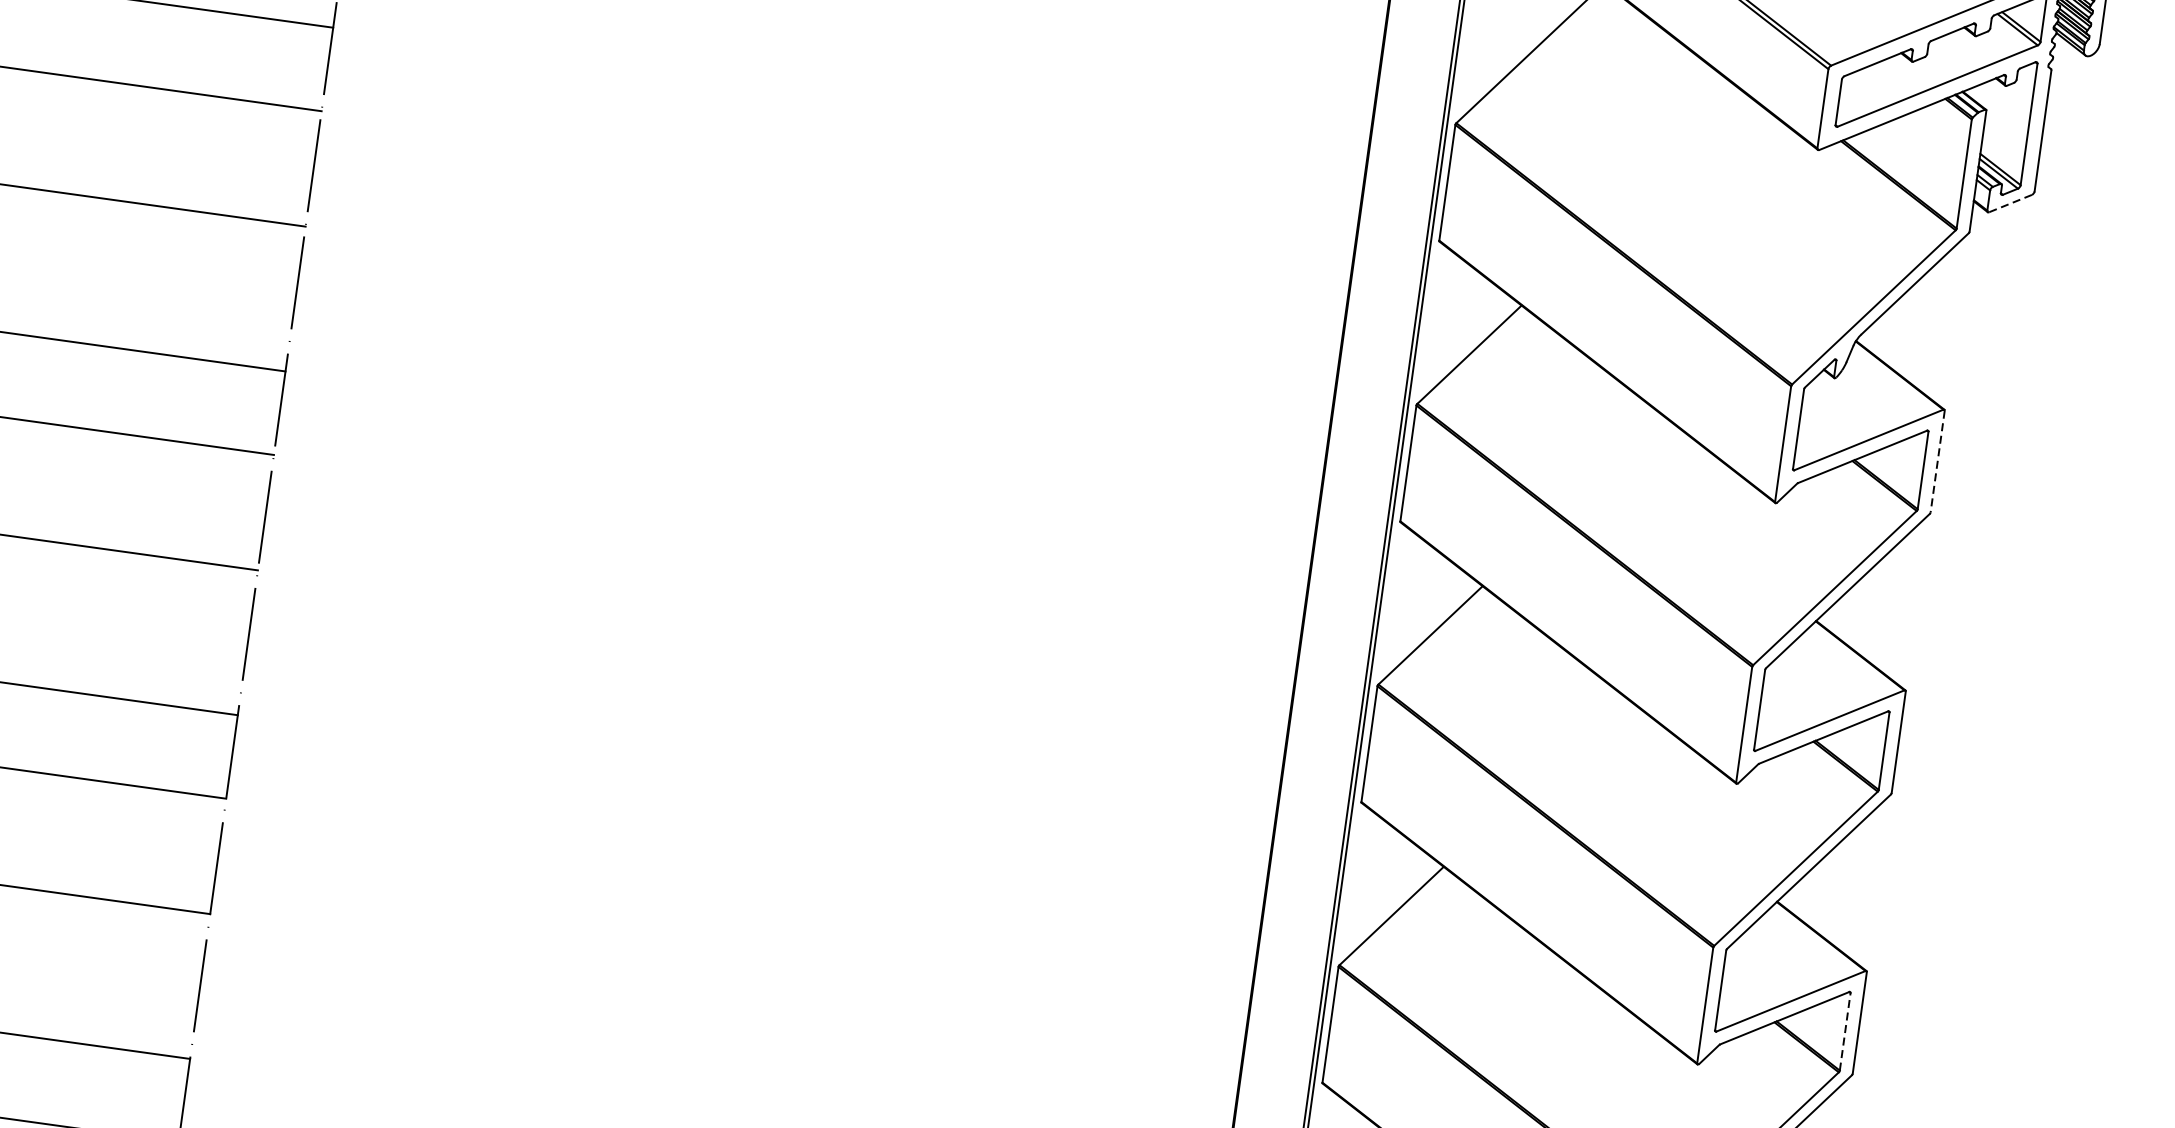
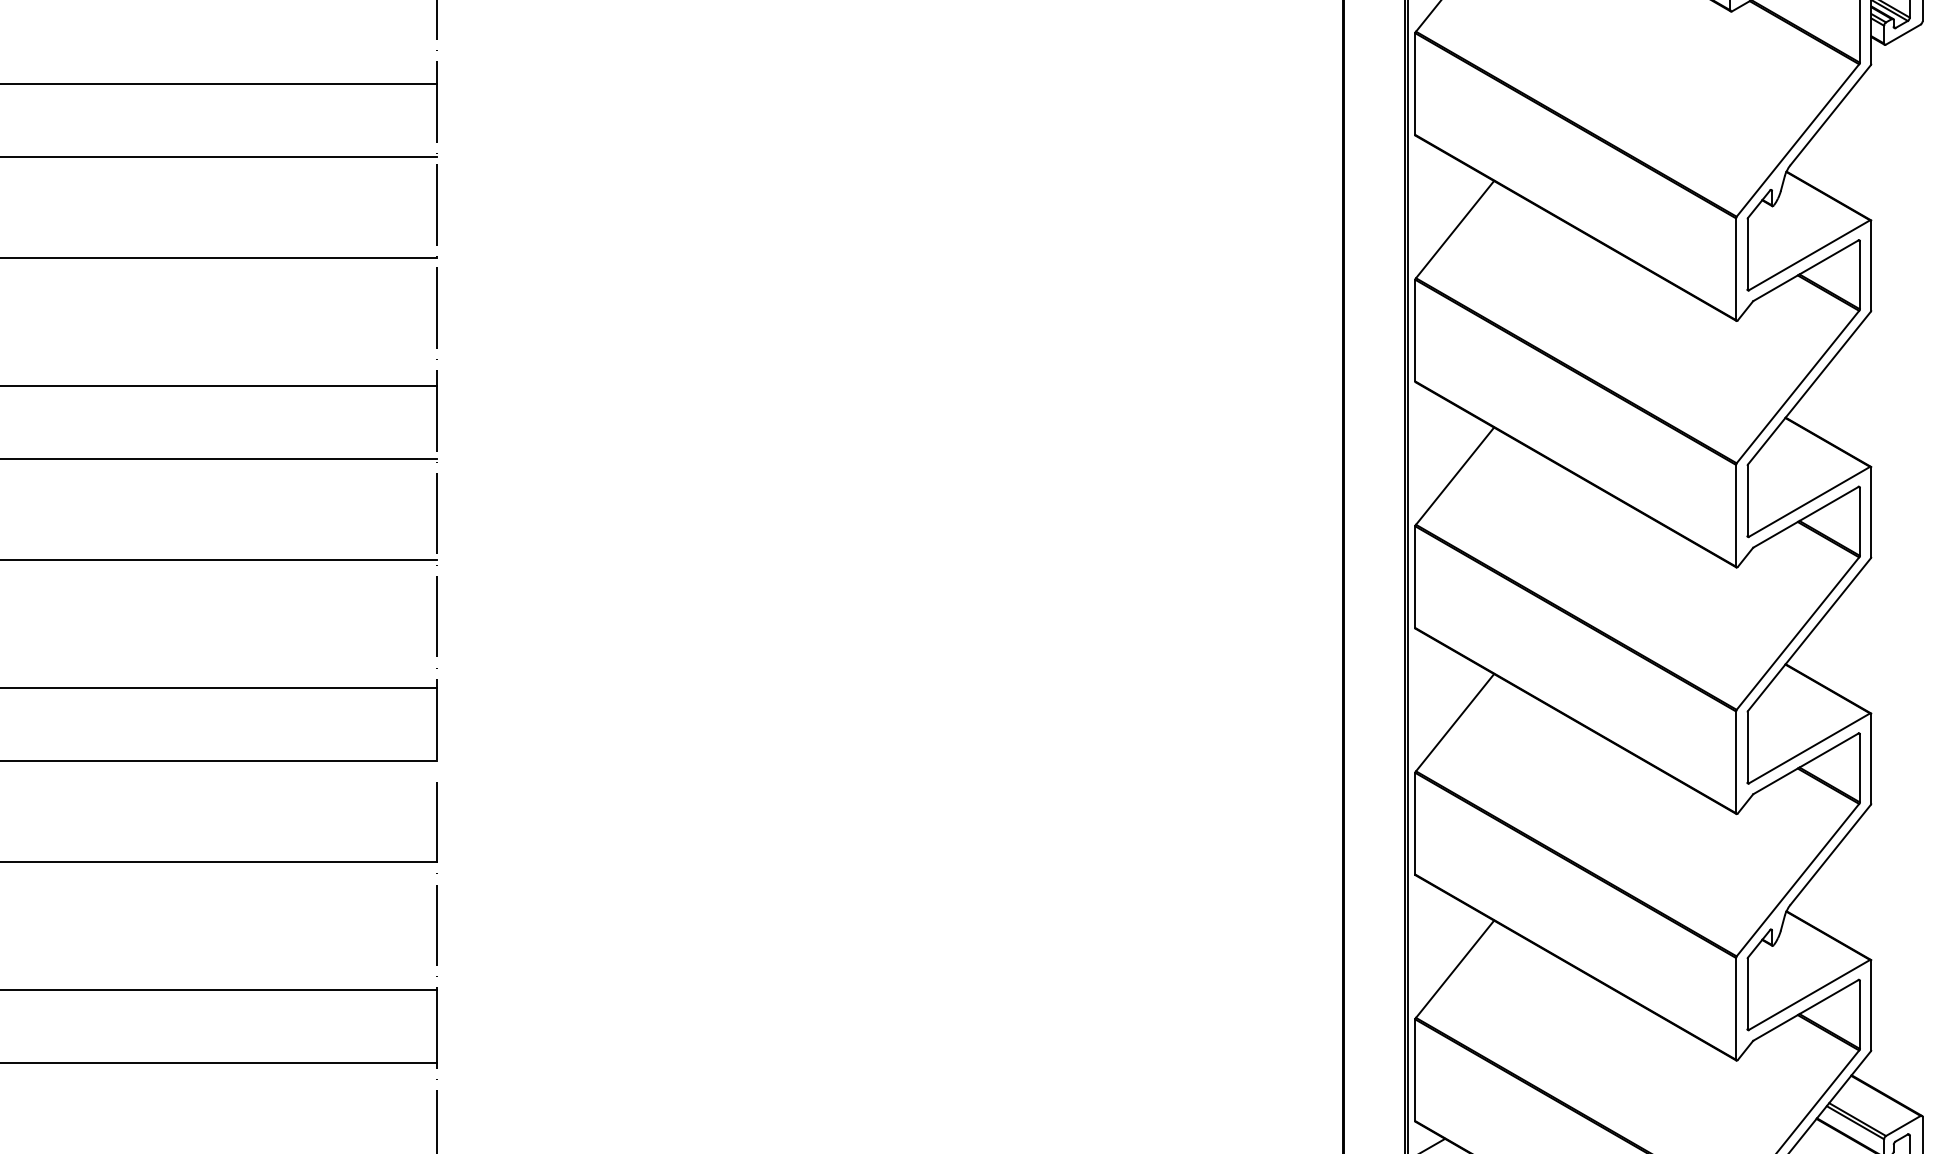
line: (2010, 203) -> (1903, 34), dashed -> solid
line: (1937, 461) -> (1871, 265), dashed -> solid
line: (1844, 1030) -> (1859, 767), dashed -> solid

